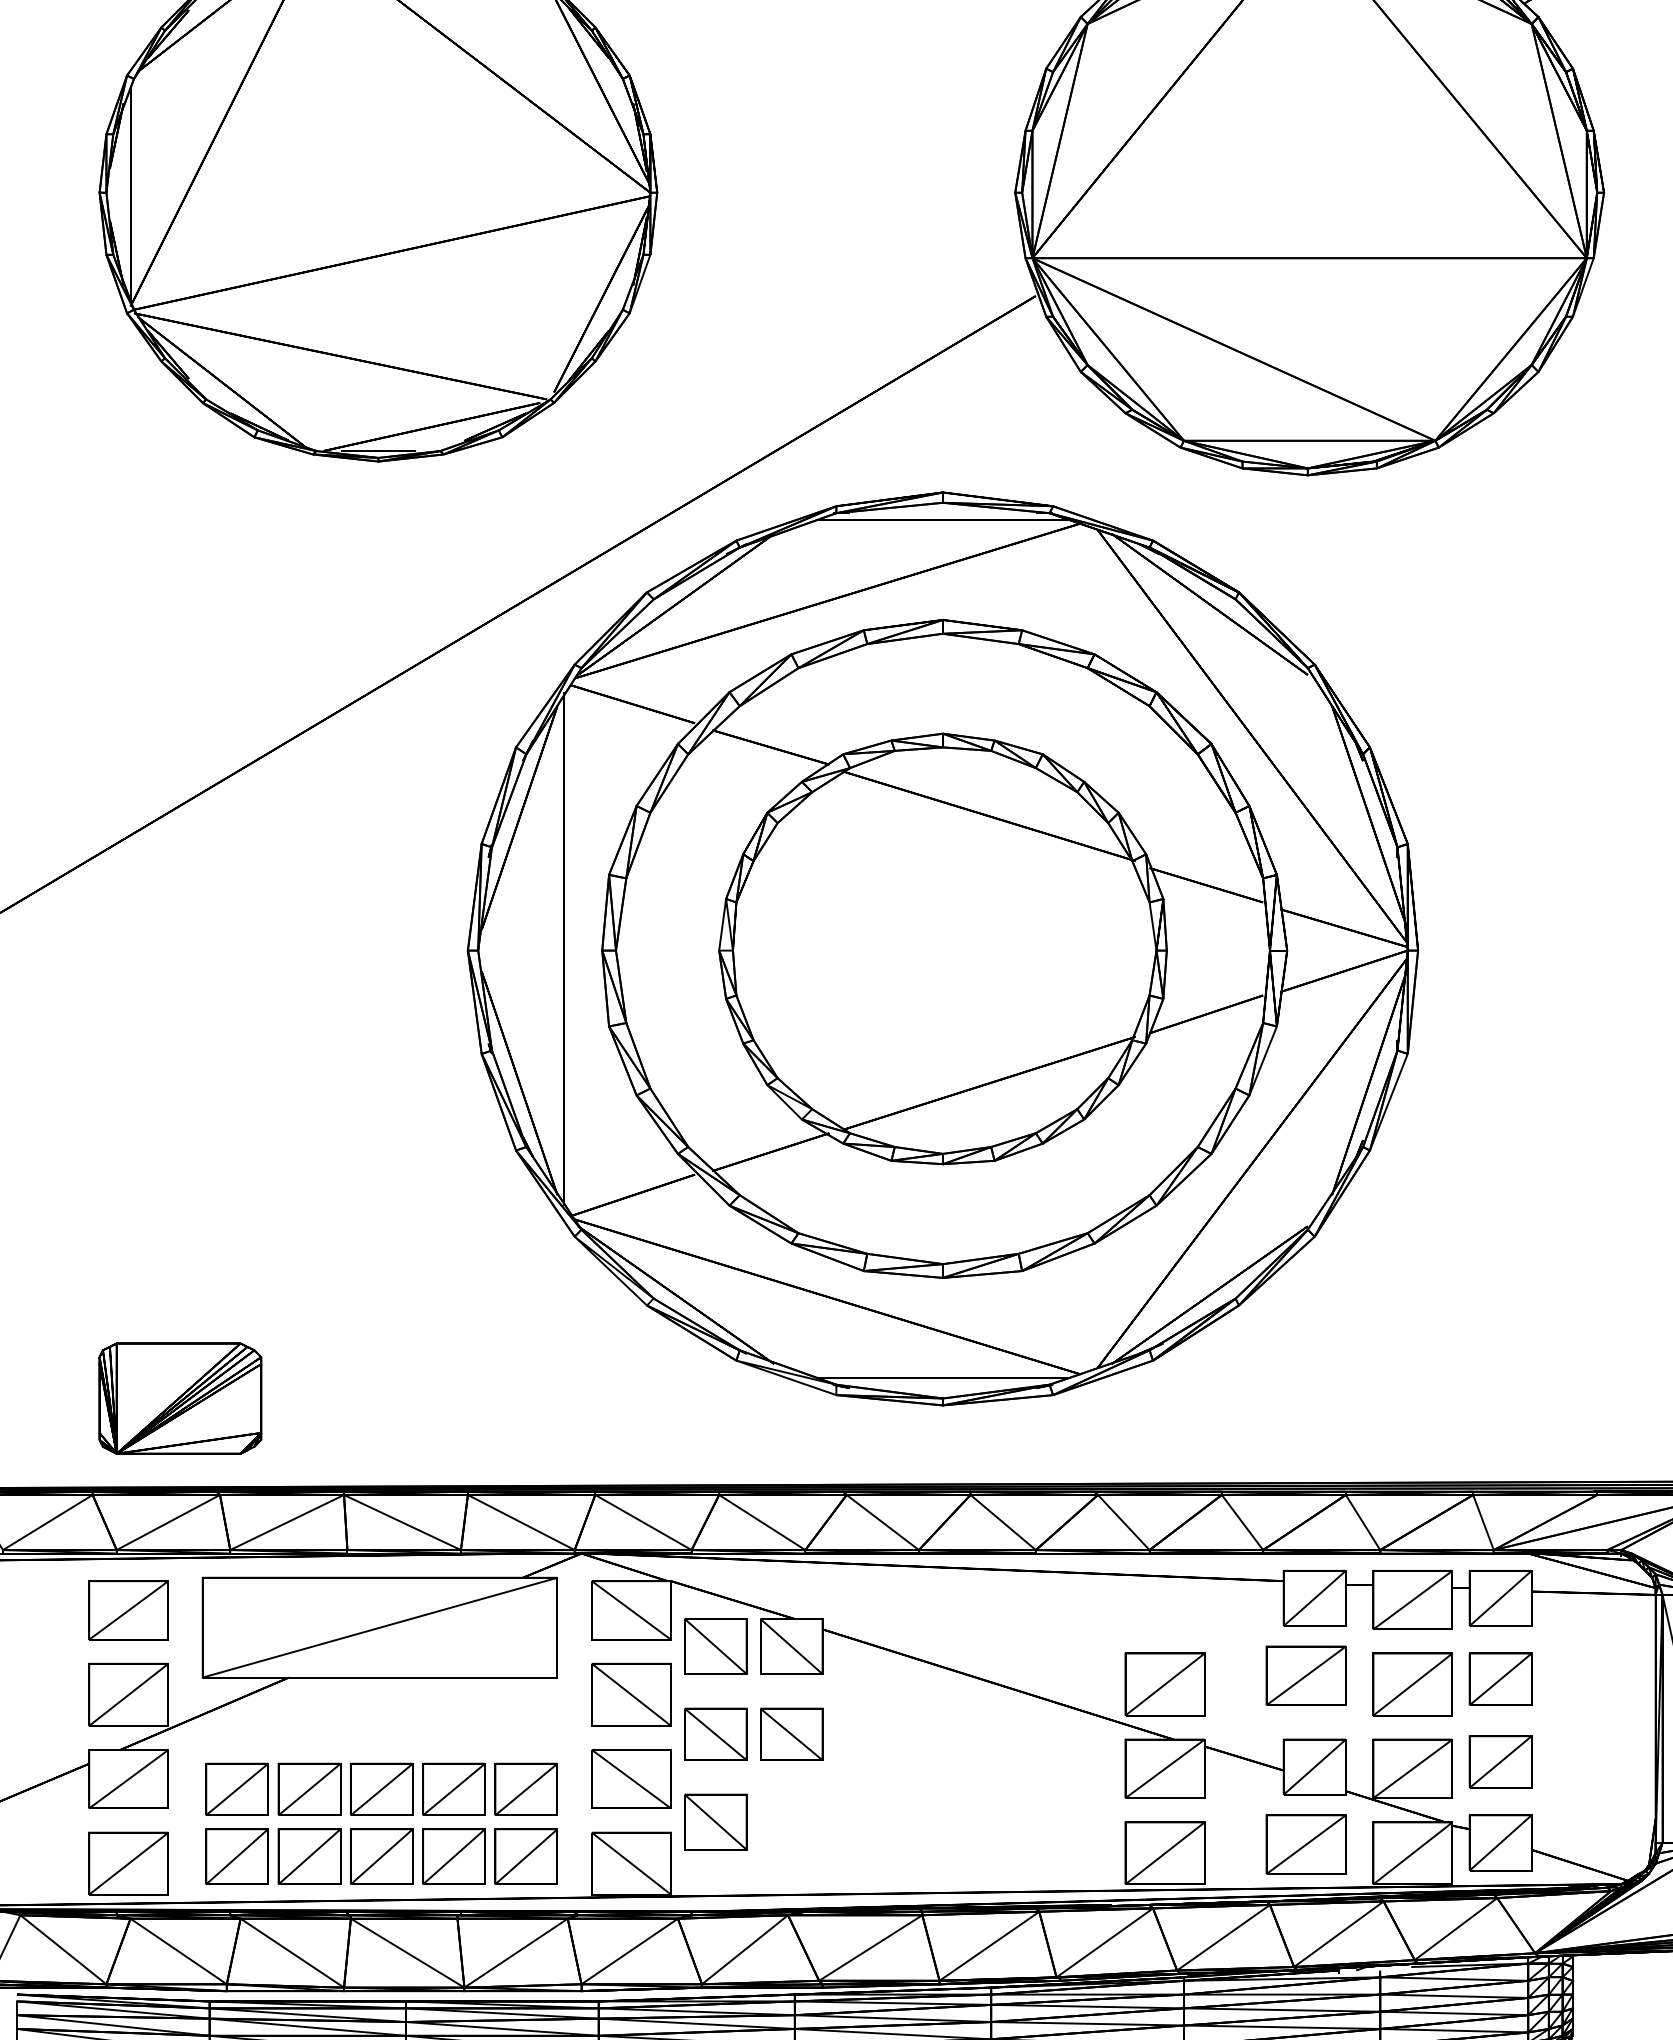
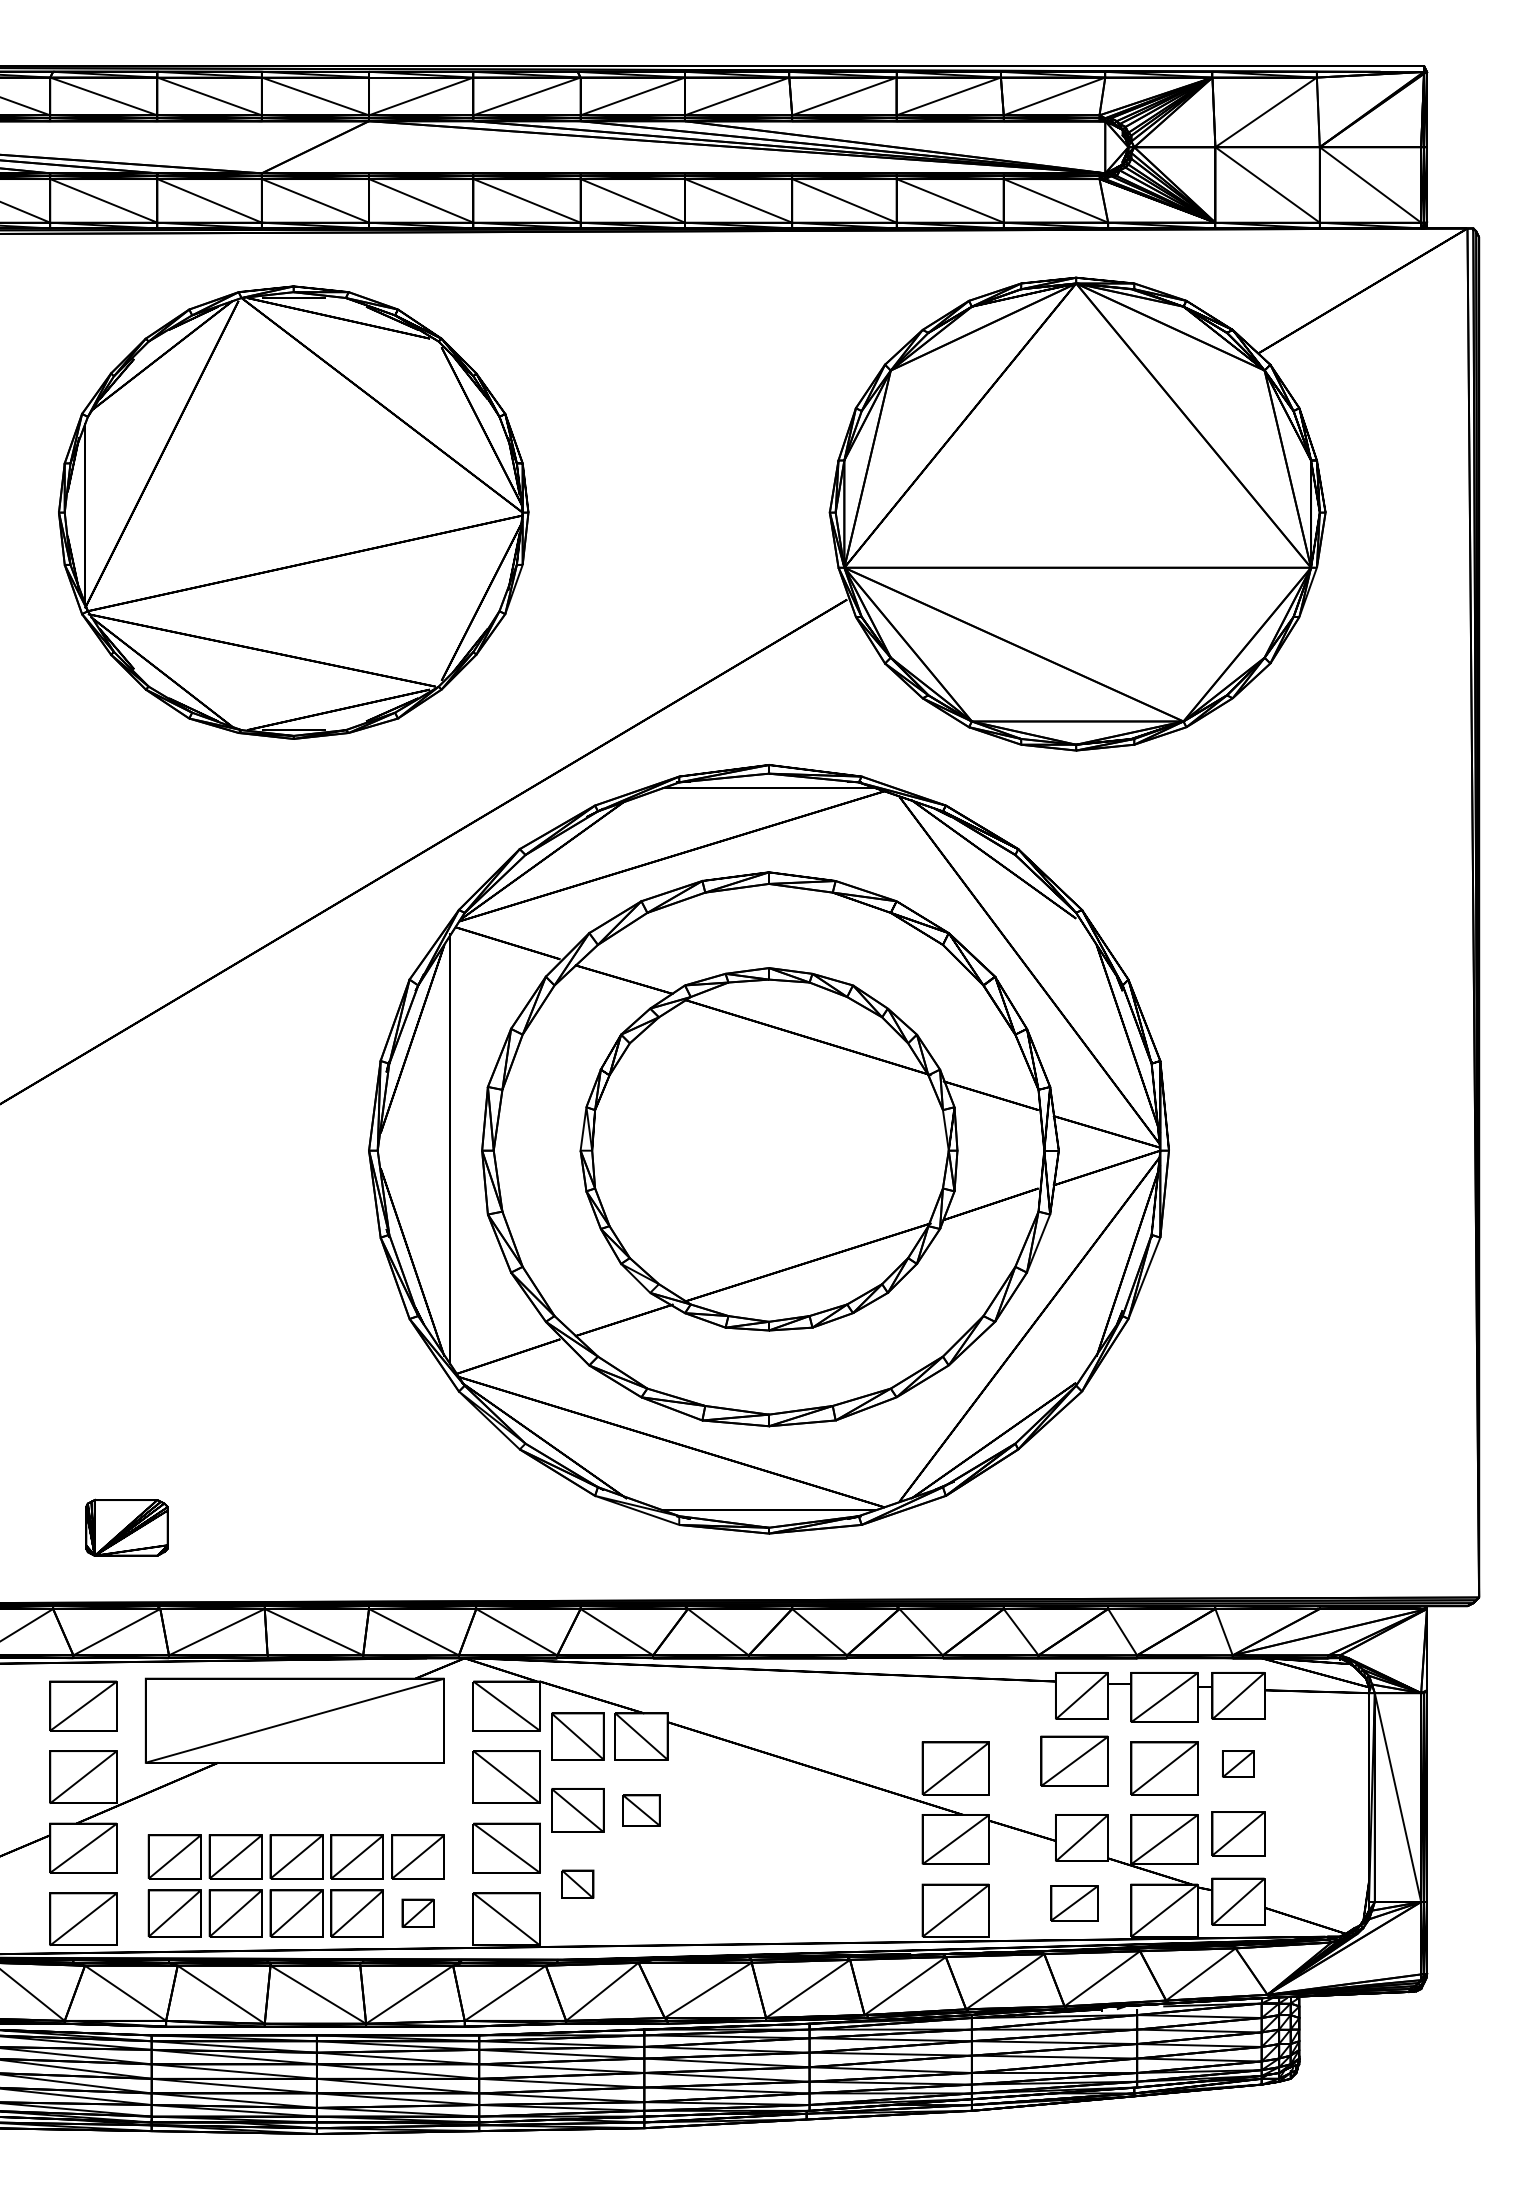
part: (179, 1398) -> (126, 1527), size x0.6
part: (1500, 1678) -> (1238, 1763), size x0.6
part: (791, 1734) -> (641, 1810), size x0.7
part: (715, 1822) -> (577, 1884), size x0.6
part: (1305, 1843) -> (1074, 1902), size x0.7
part: (525, 1856) -> (417, 1913), size x0.6

